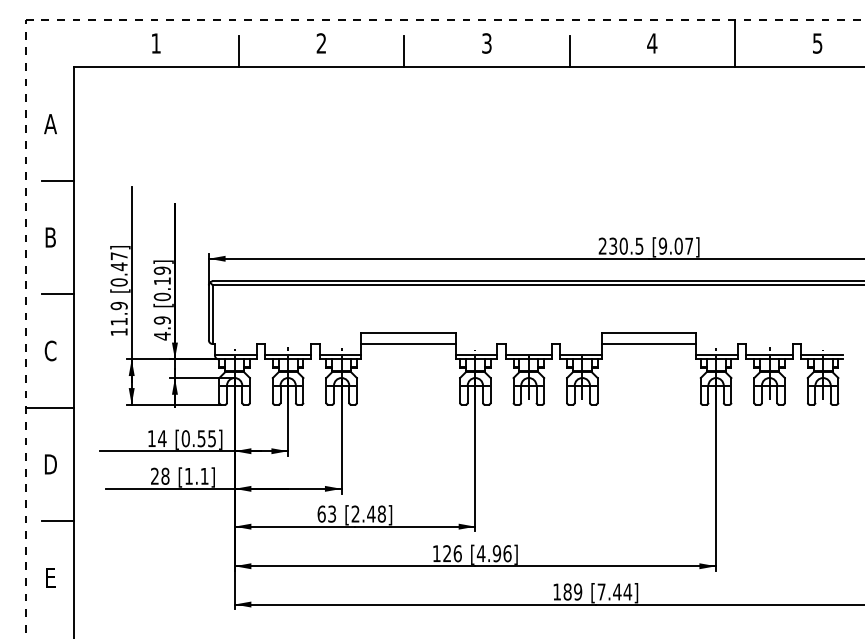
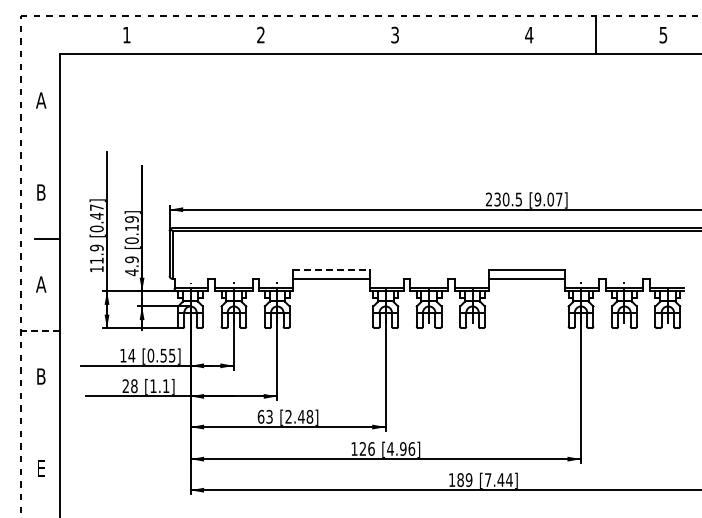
line: (238, 51) -> (193, 41), removed
line: (404, 51) -> (328, 41), removed
line: (569, 51) -> (462, 41), removed
line: (57, 180) -> (46, 146), removed
line: (409, 332) -> (332, 269), solid -> dashed
text: (50, 350) -> (41, 284), C -> A
line: (48, 407) -> (39, 330), solid -> dashed
text: (50, 464) -> (41, 376), D -> B
line: (57, 521) -> (46, 422), removed

